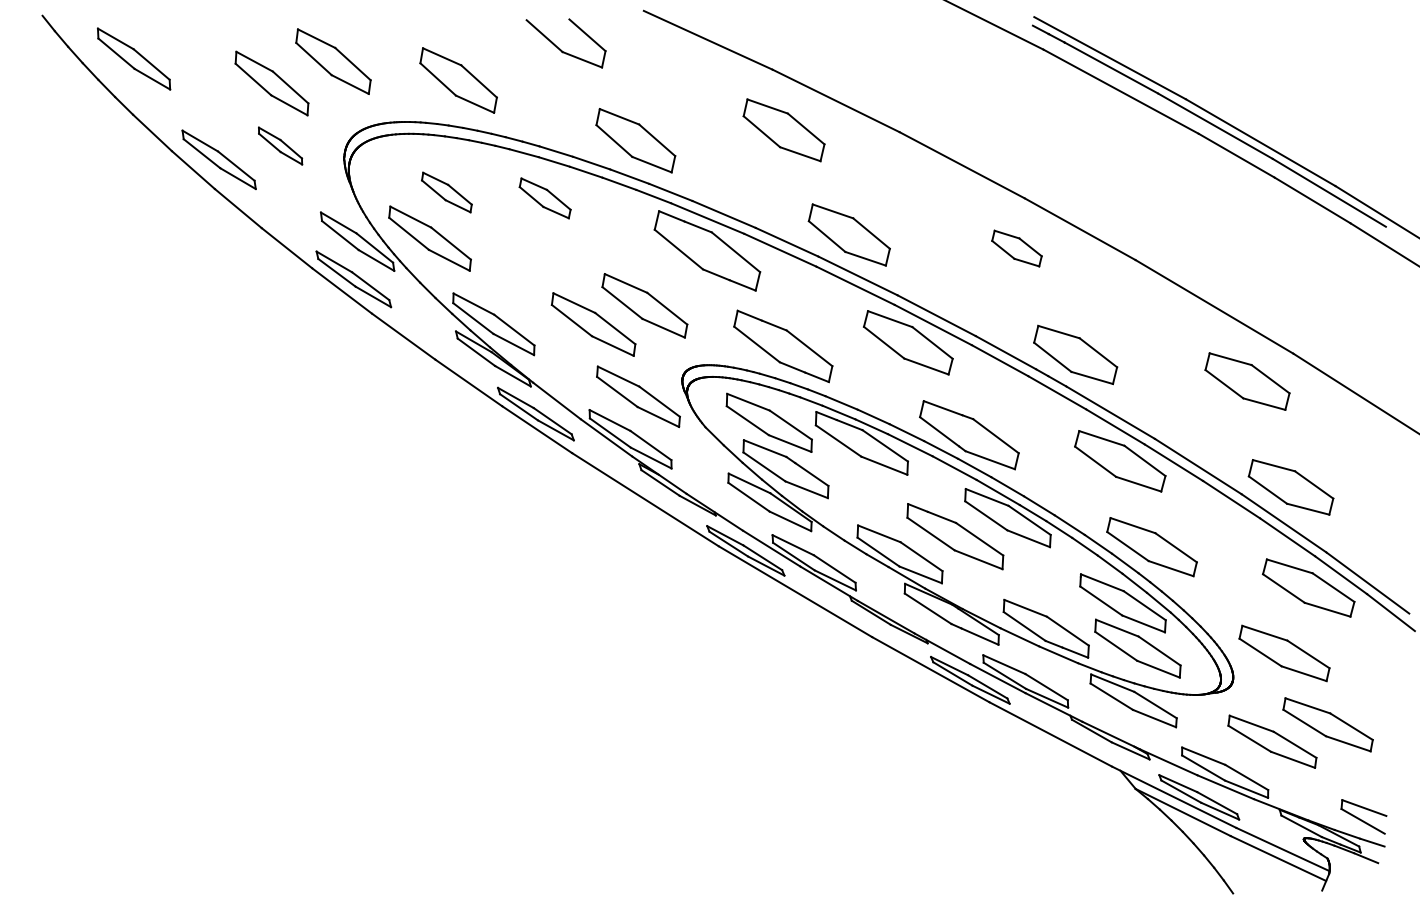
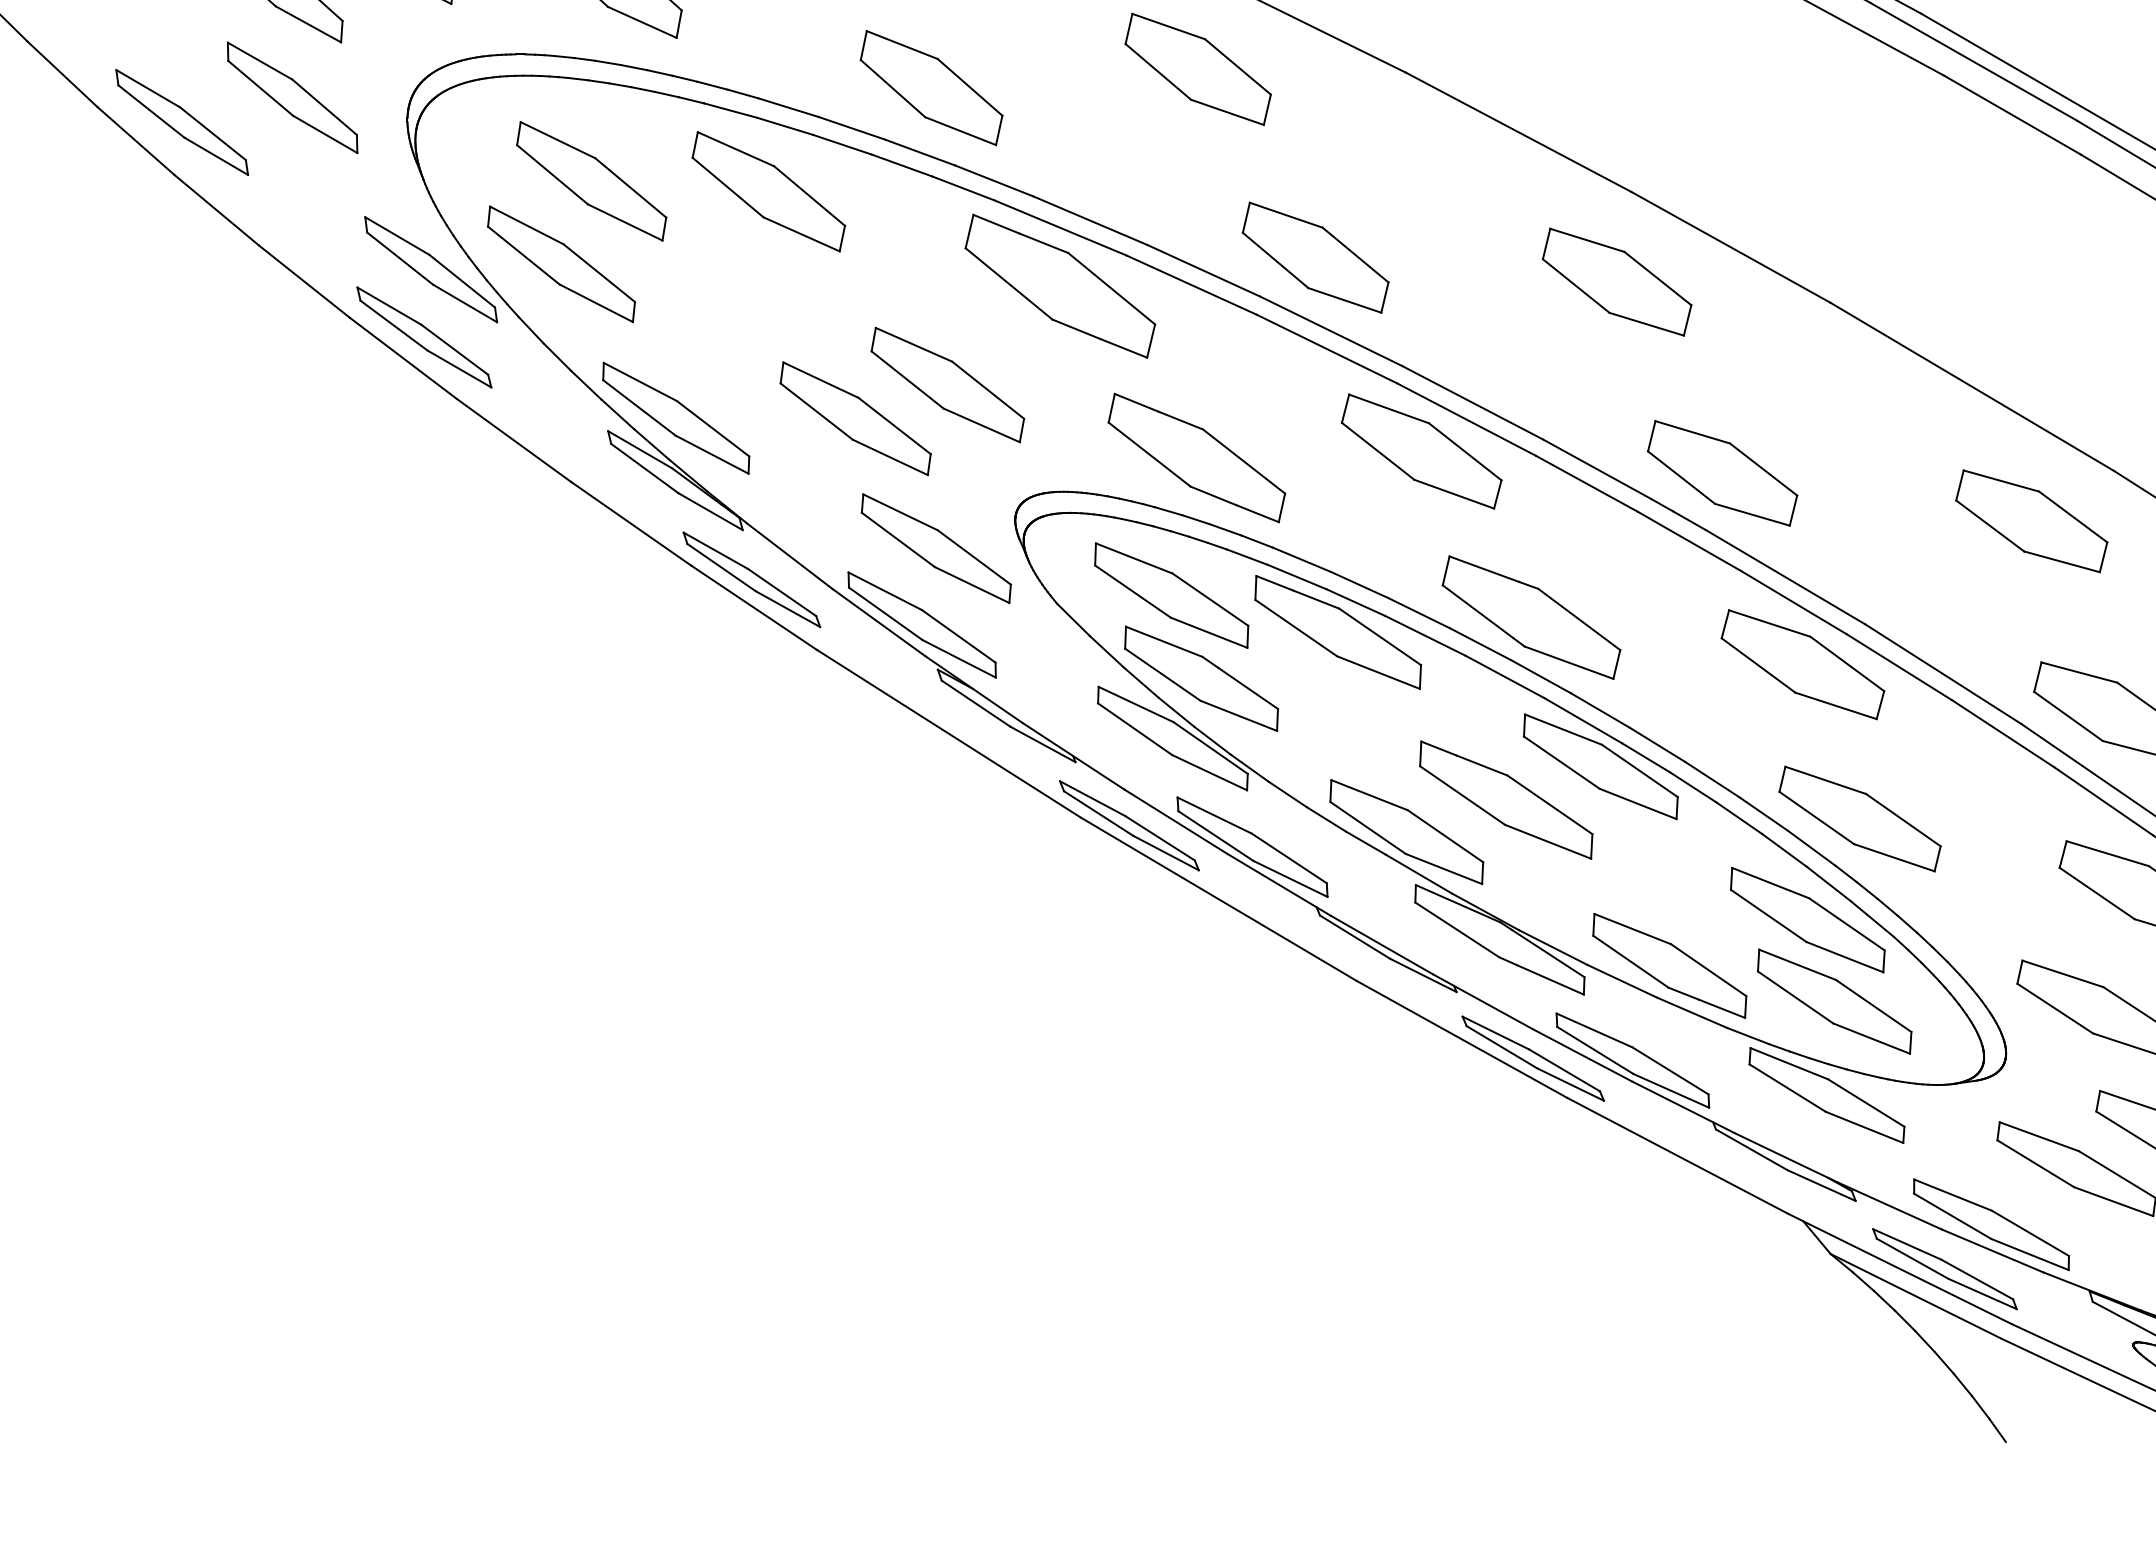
part: (280, 145) -> (292, 96), size x1.67
part: (446, 192) -> (591, 181), size x1.67
part: (544, 198) -> (767, 191), size x1.67
part: (1016, 248) -> (1616, 281), size x1.67

